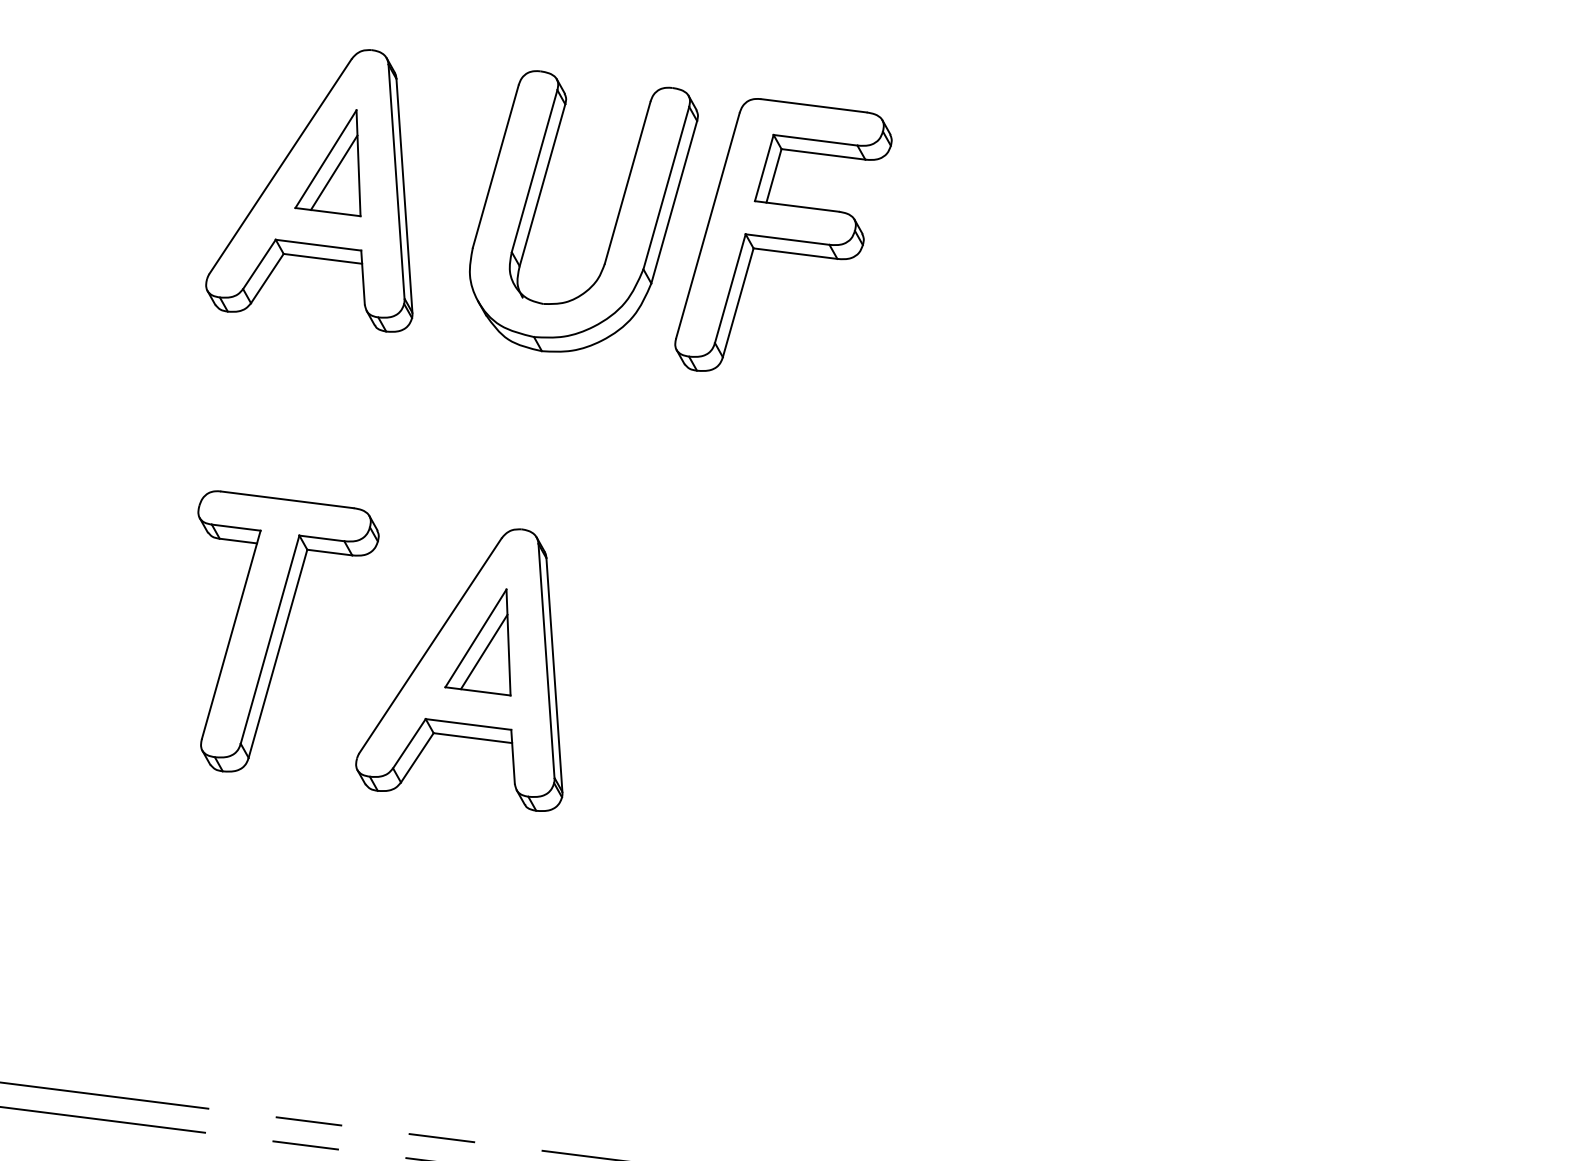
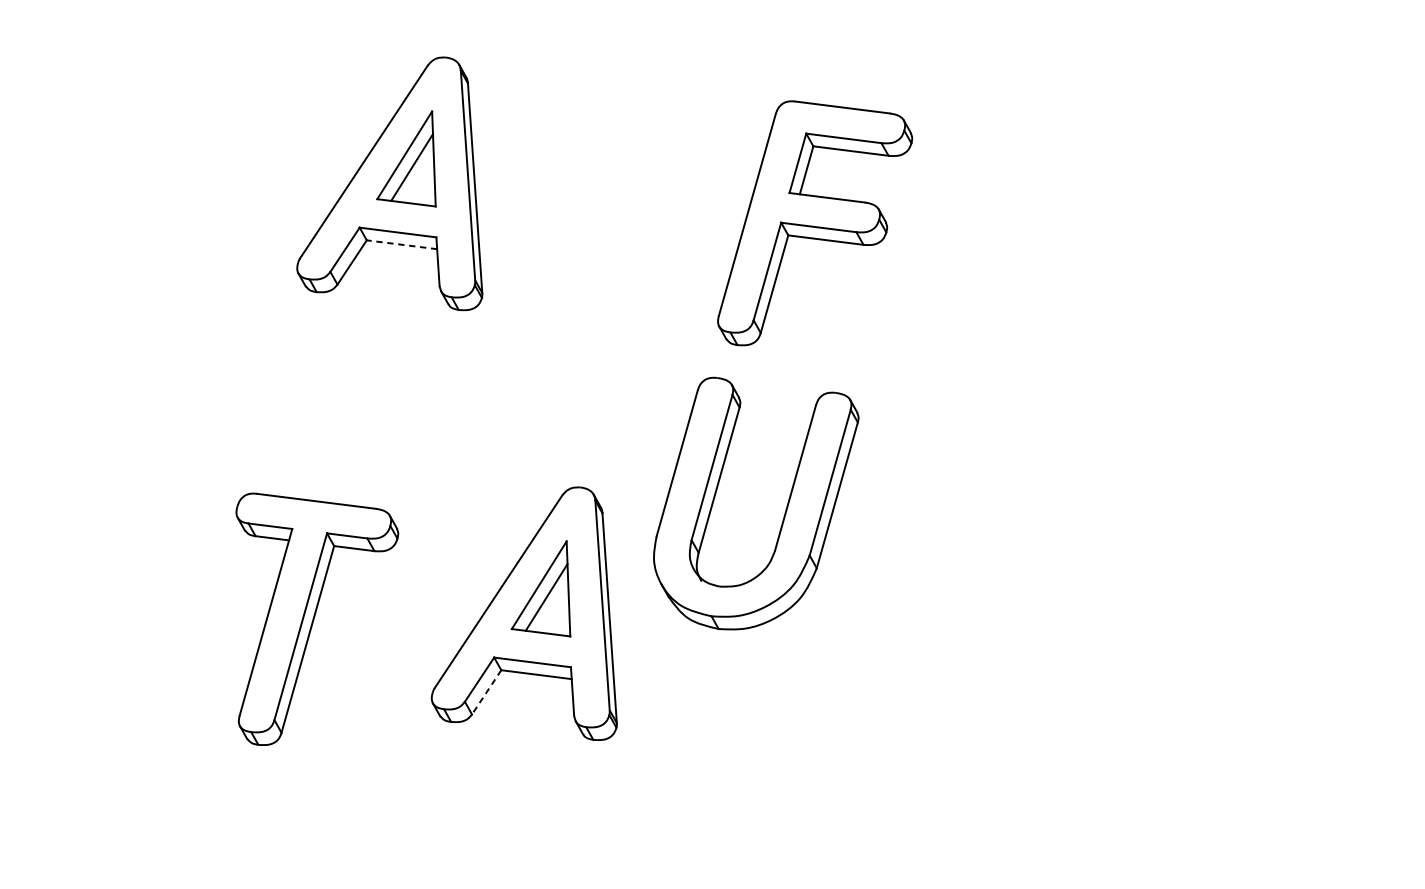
part: (615, 221) -> (784, 512), moved
line: (322, 258) -> (401, 244), solid -> dashed
part: (288, 631) -> (317, 619), moved
line: (417, 757) -> (486, 692), solid -> dashed

